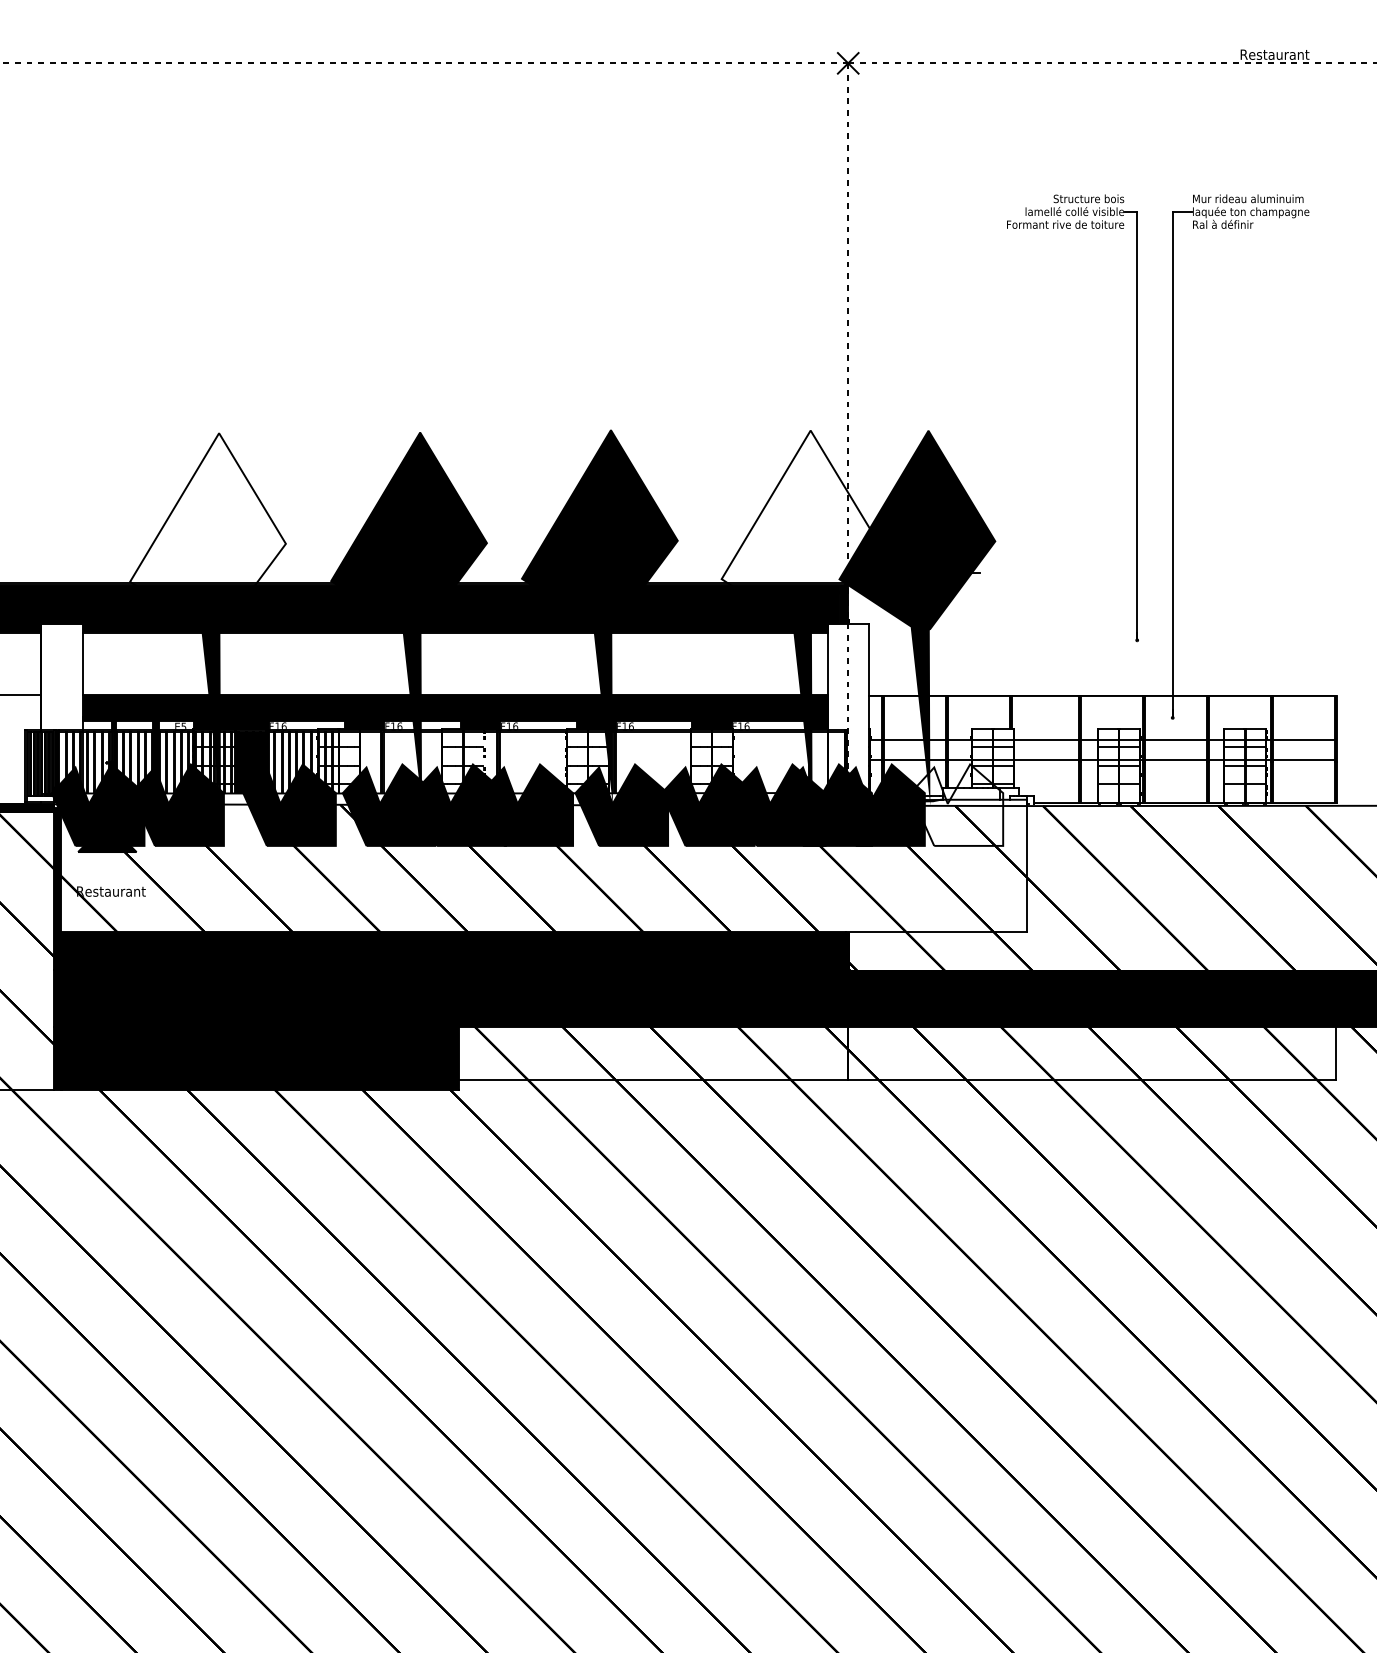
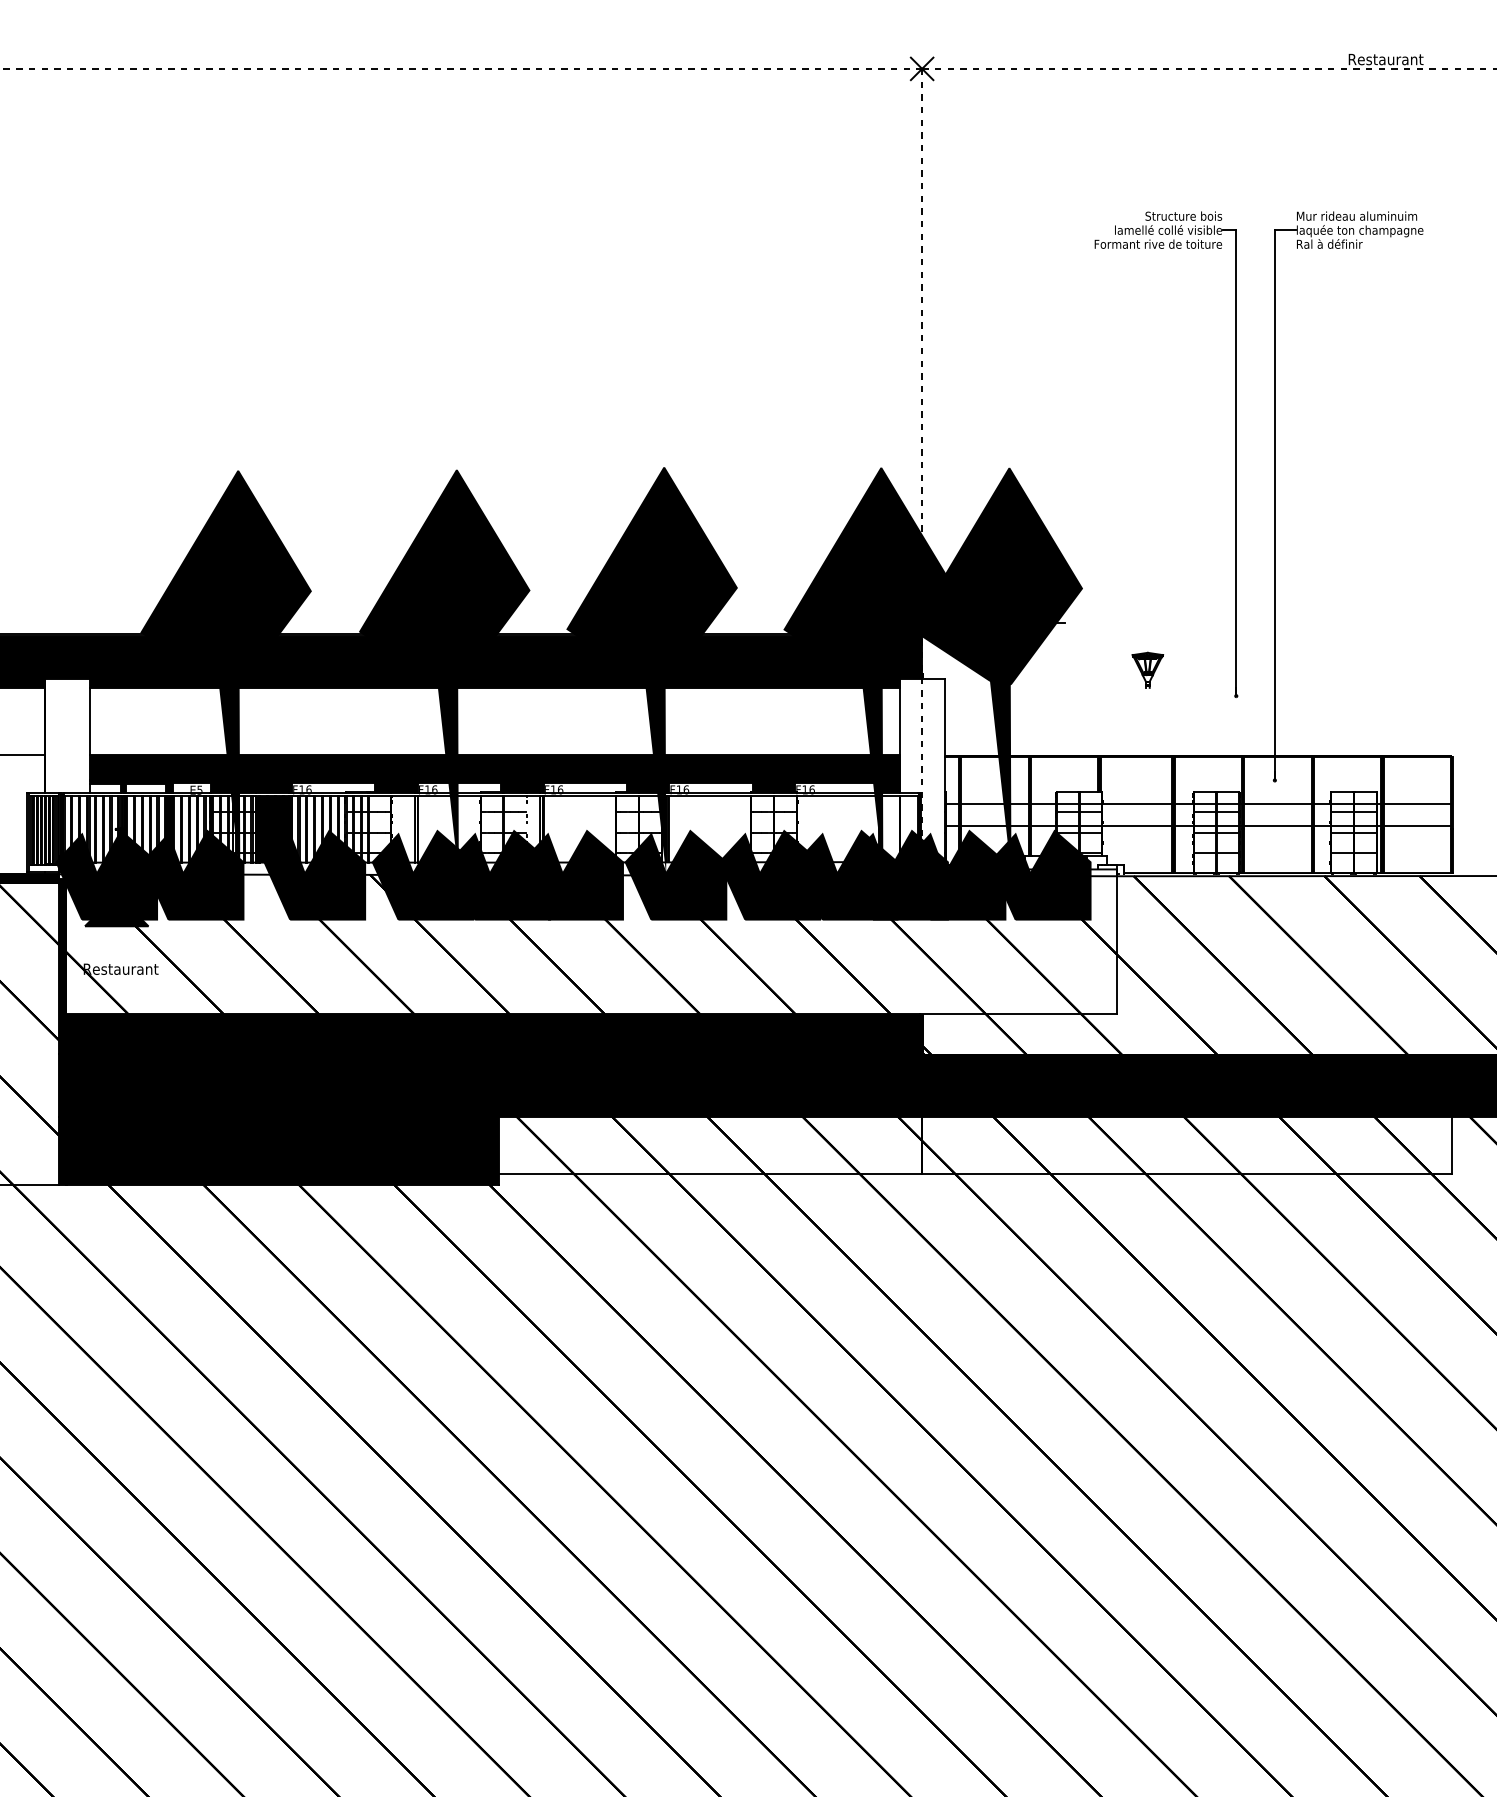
fill: (798, 530) -> (868, 576), added
fill: (207, 533) -> (225, 579), added
part: (1055, 615) -> (1147, 669), added
fill: (956, 805) -> (1039, 875), added

